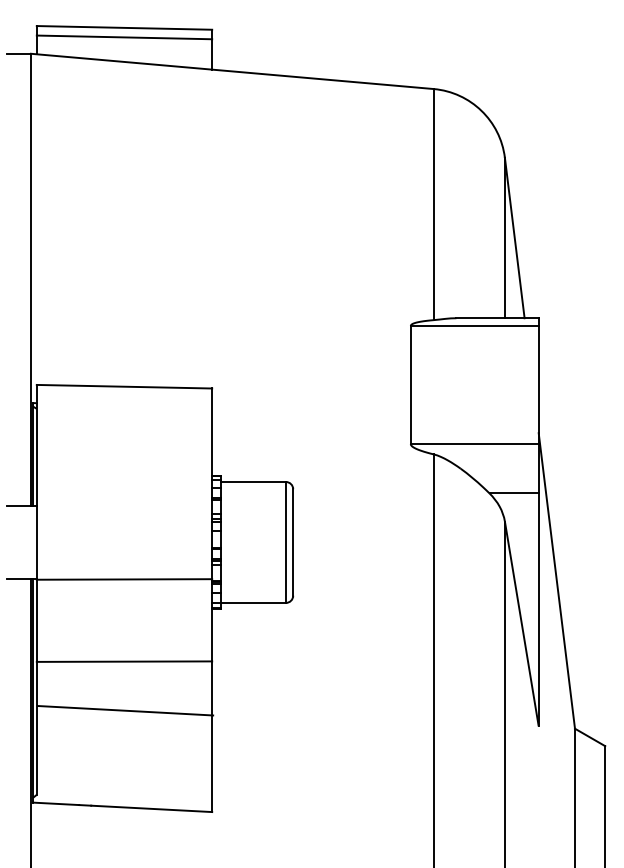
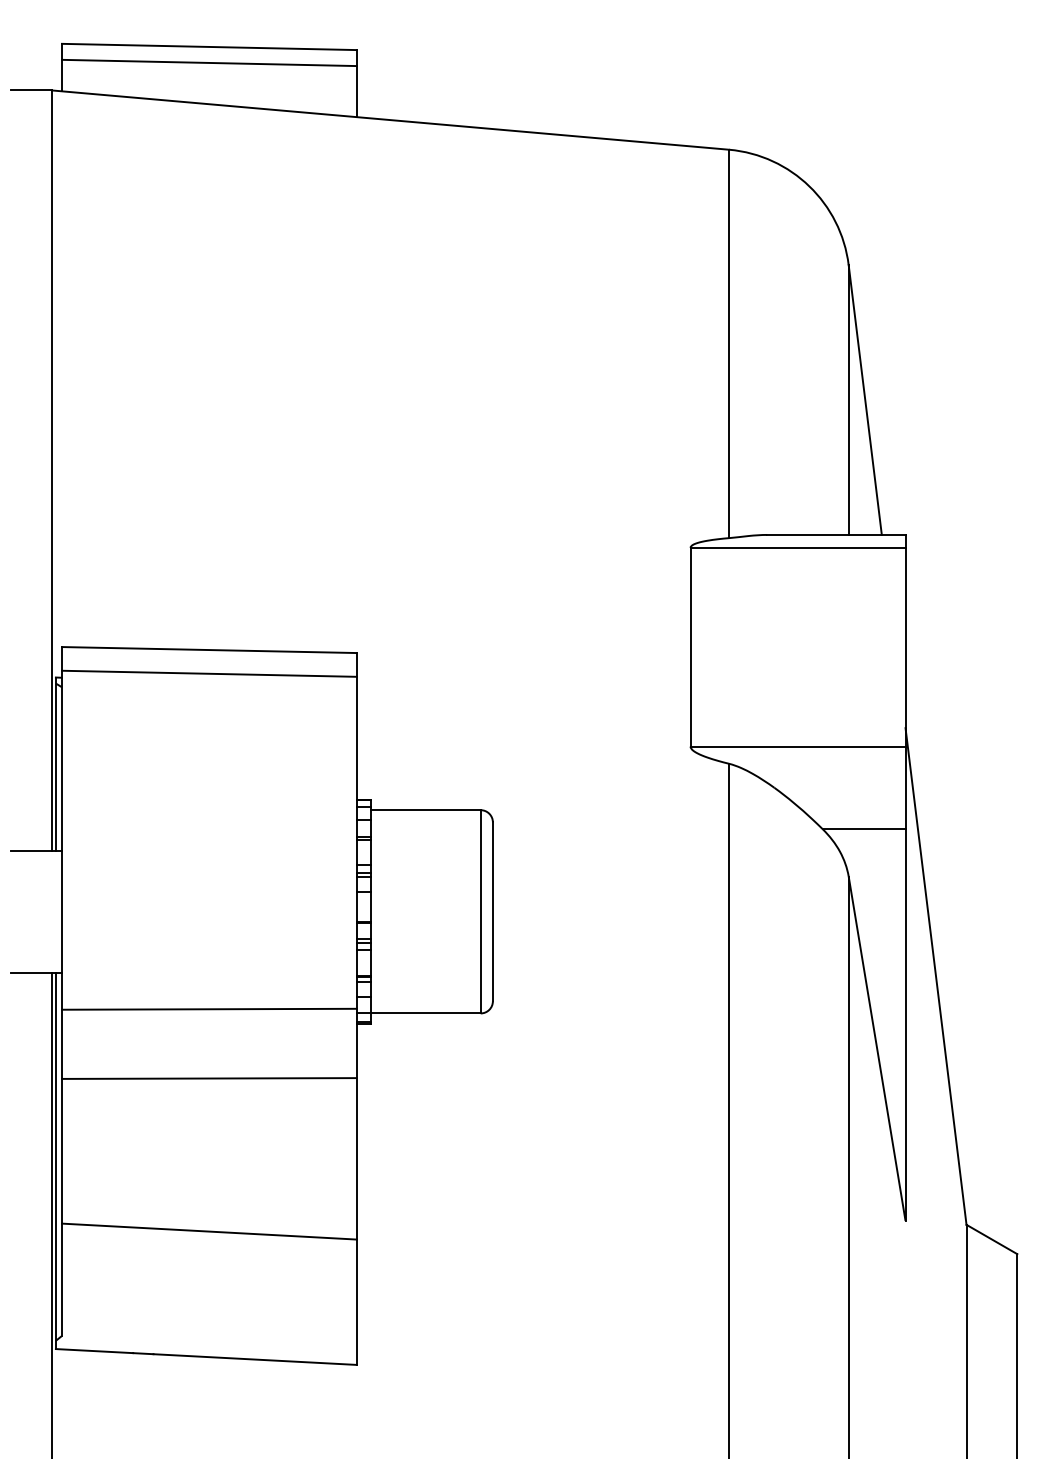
line: (124, 400) -> (209, 673), added
line: (124, 579) -> (209, 1009), moved
line: (124, 661) -> (209, 1078), moved
line: (125, 710) -> (209, 1231), moved

